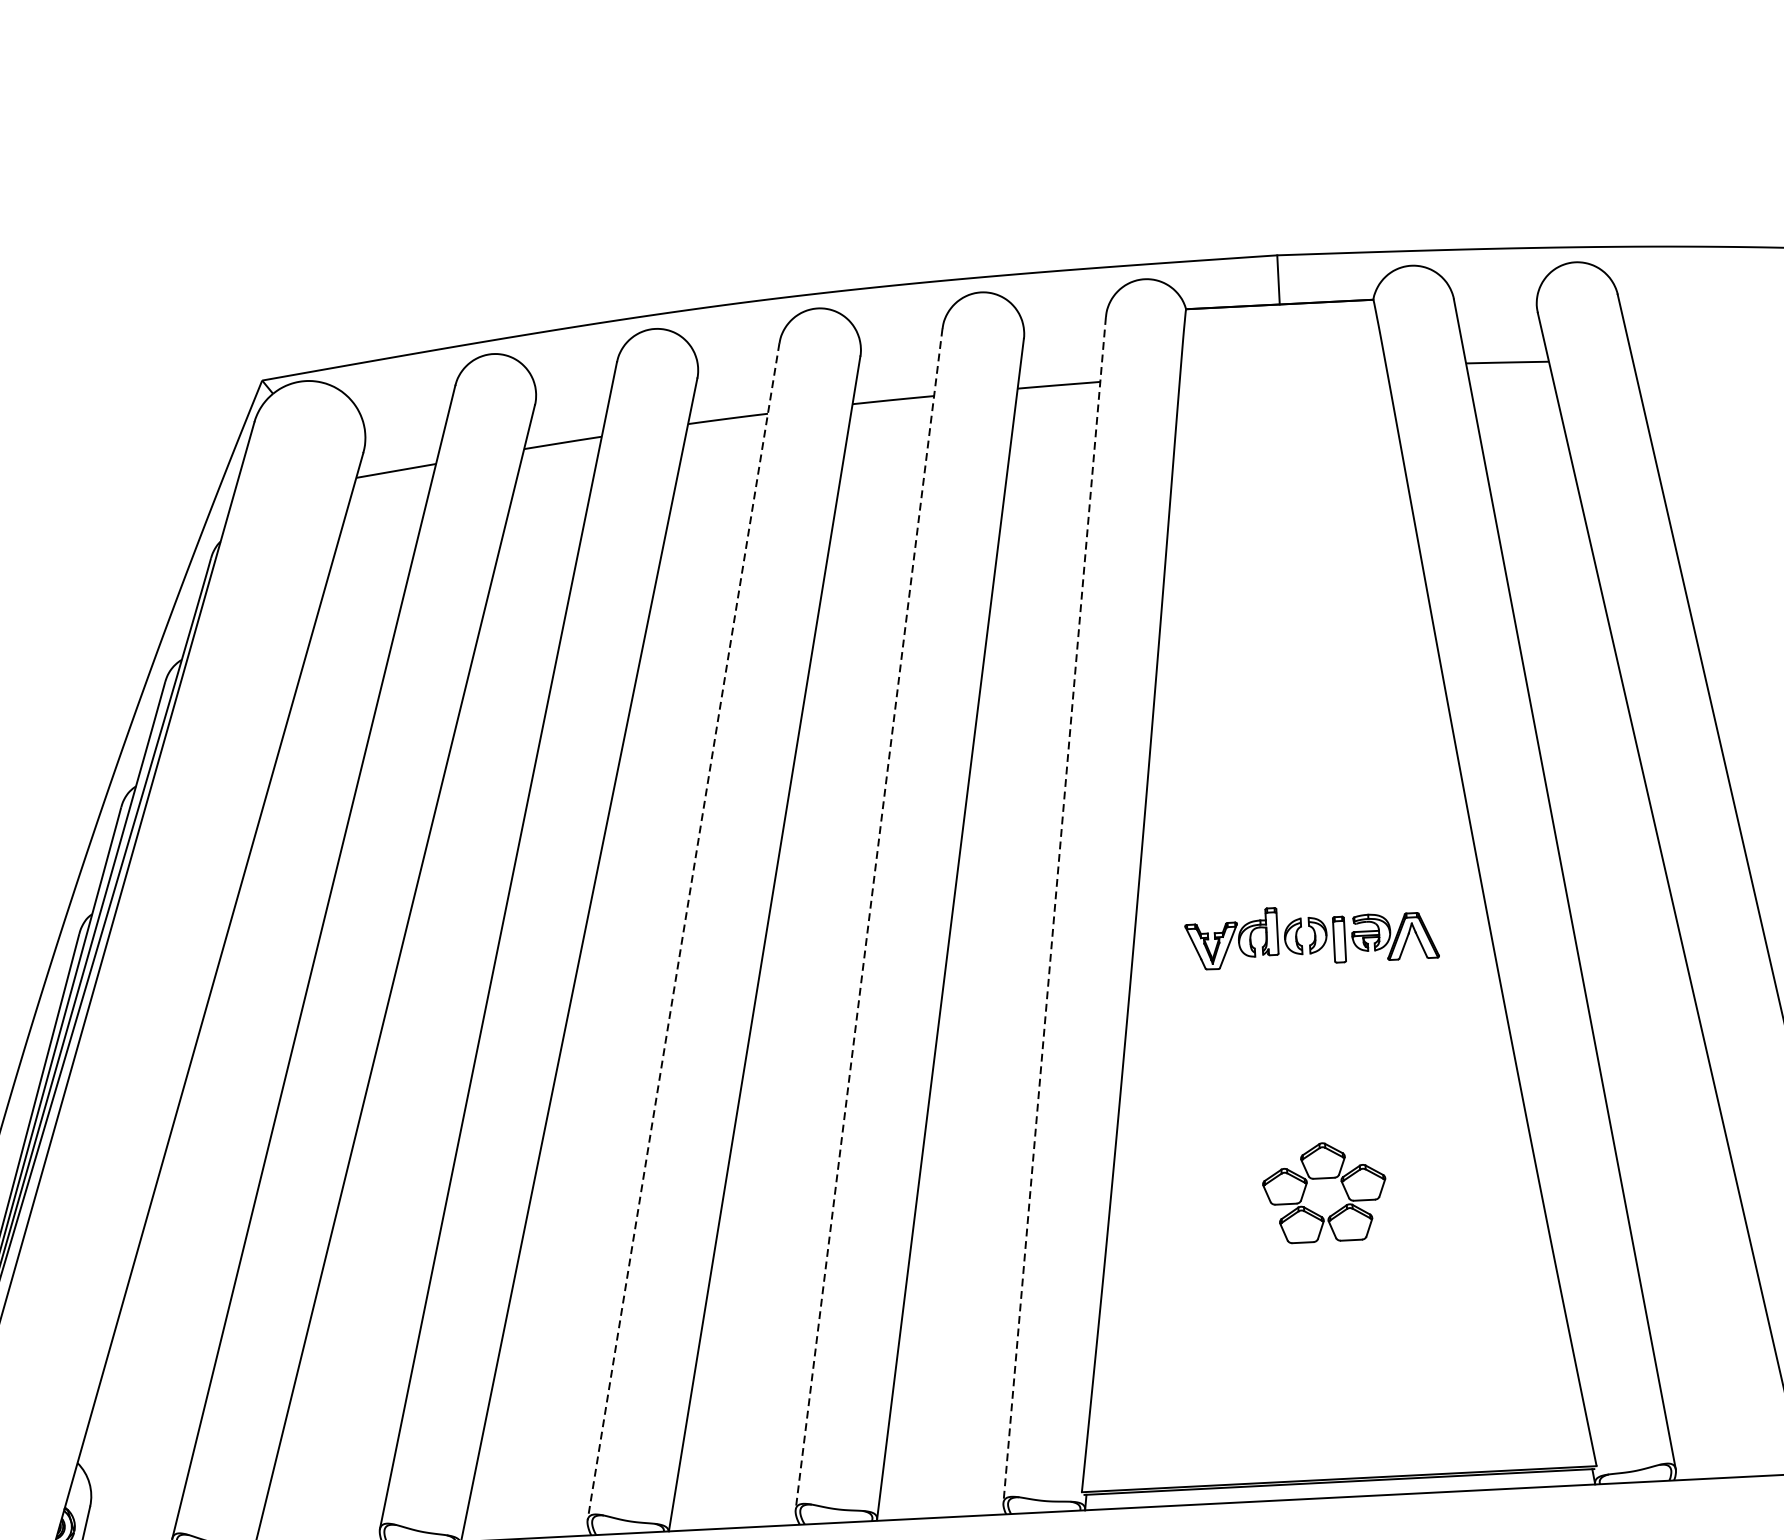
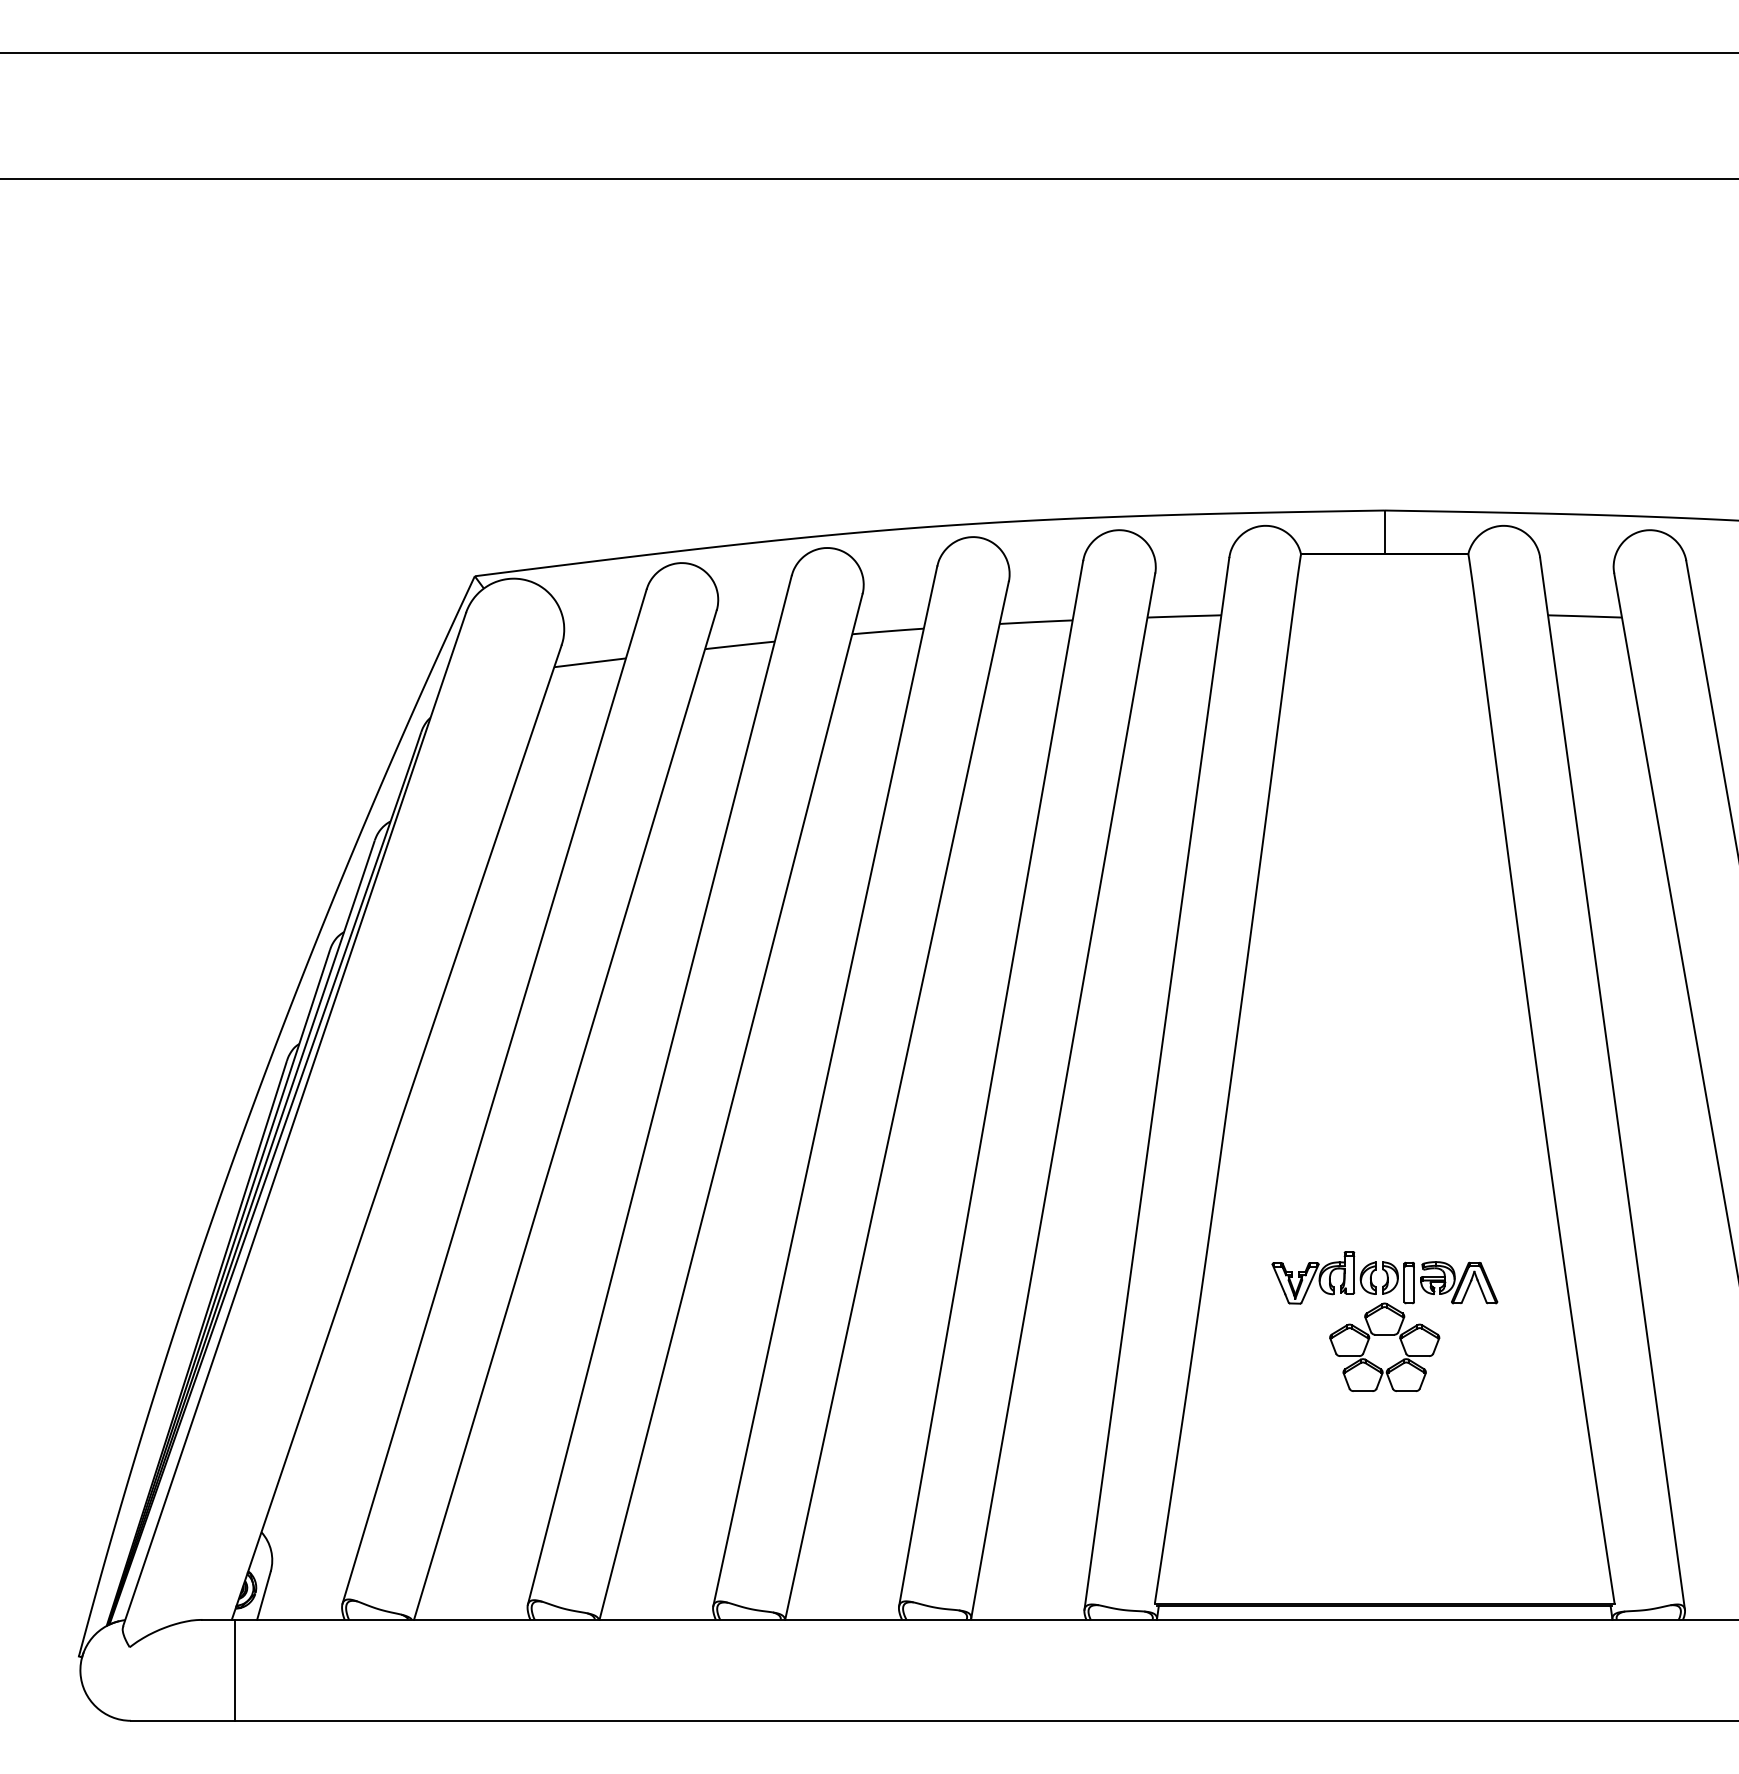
line: (1054, 910) -> (1156, 1084), dashed -> solid
line: (869, 919) -> (991, 1083), dashed -> solid
line: (683, 931) -> (825, 1086), dashed -> solid
part: (1311, 934) -> (1384, 1277), moved

